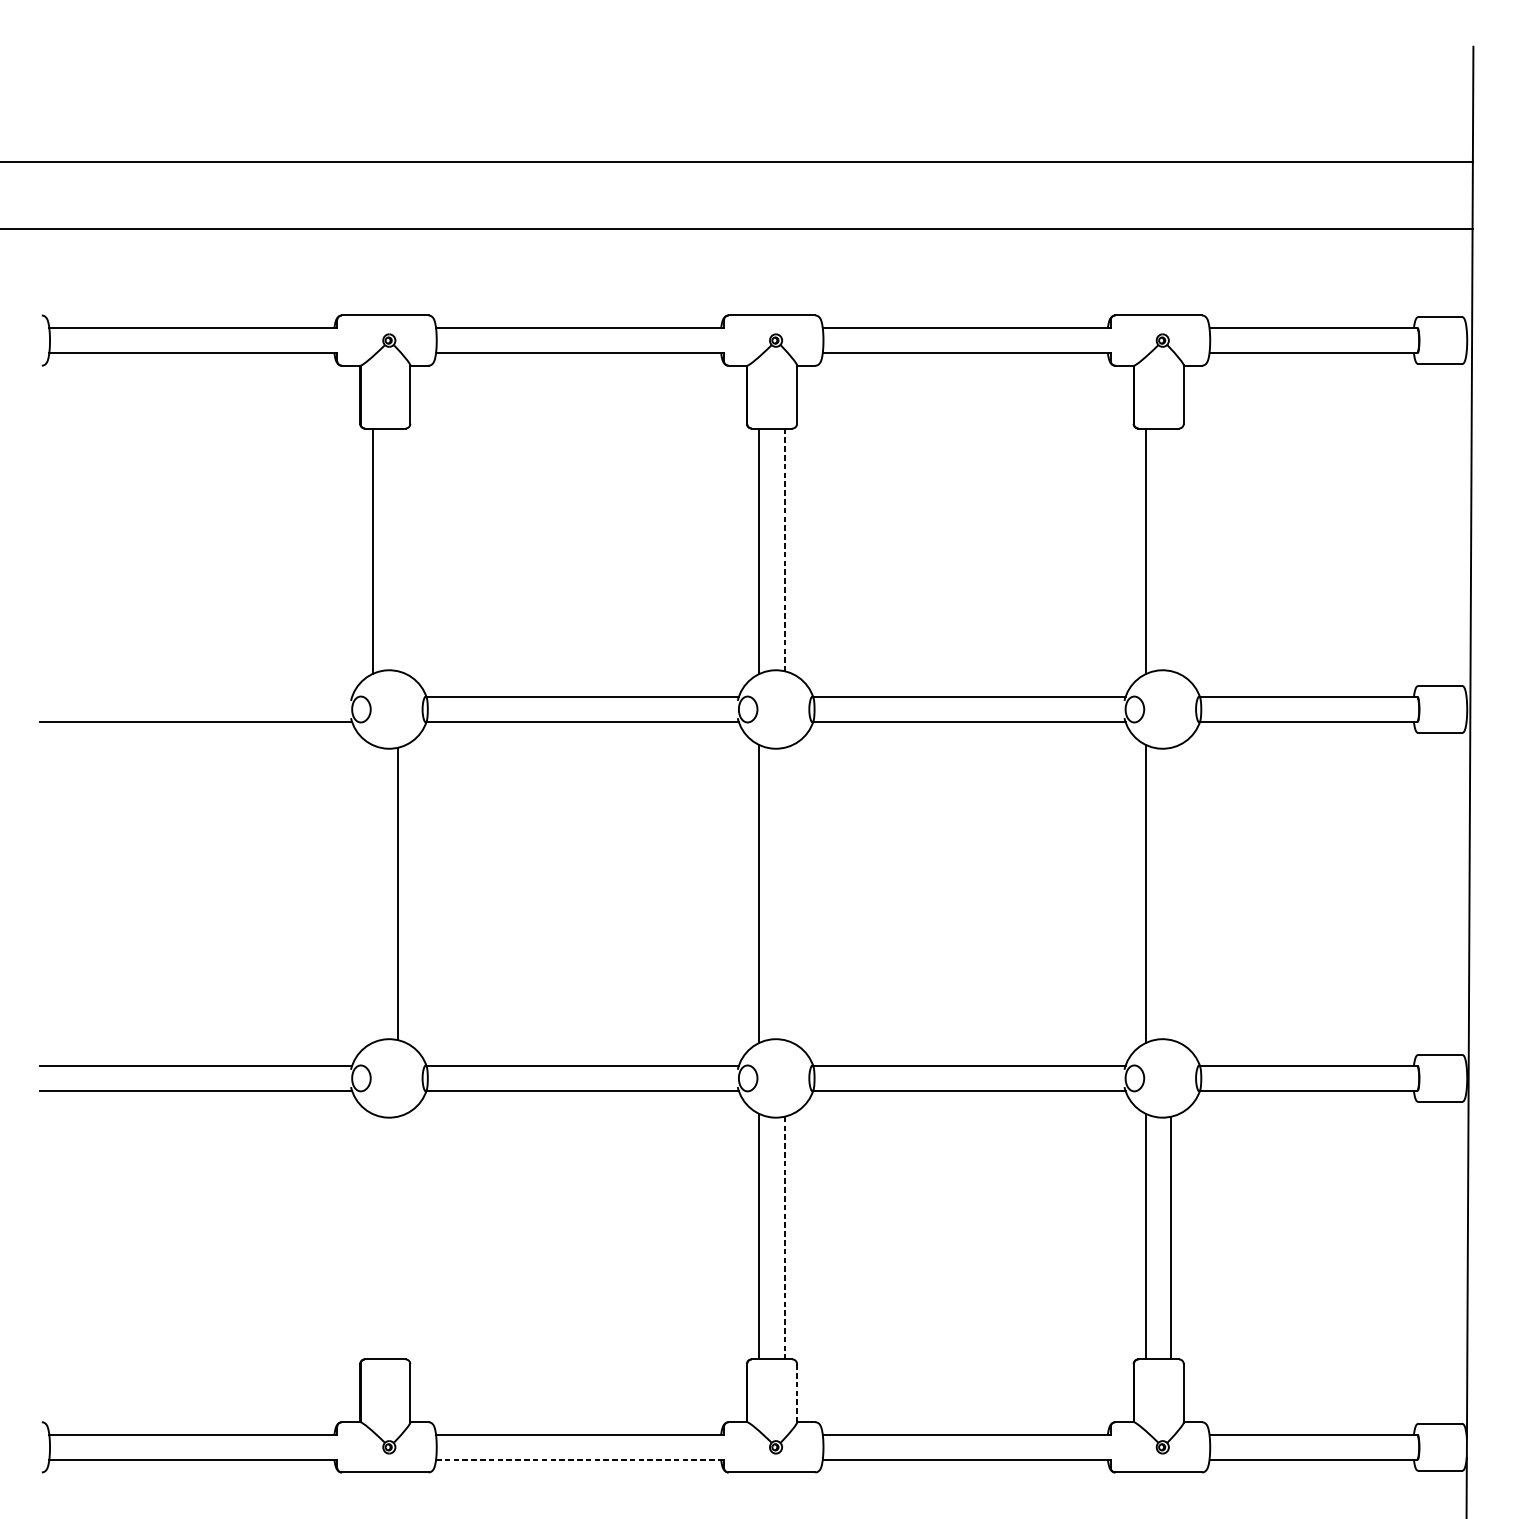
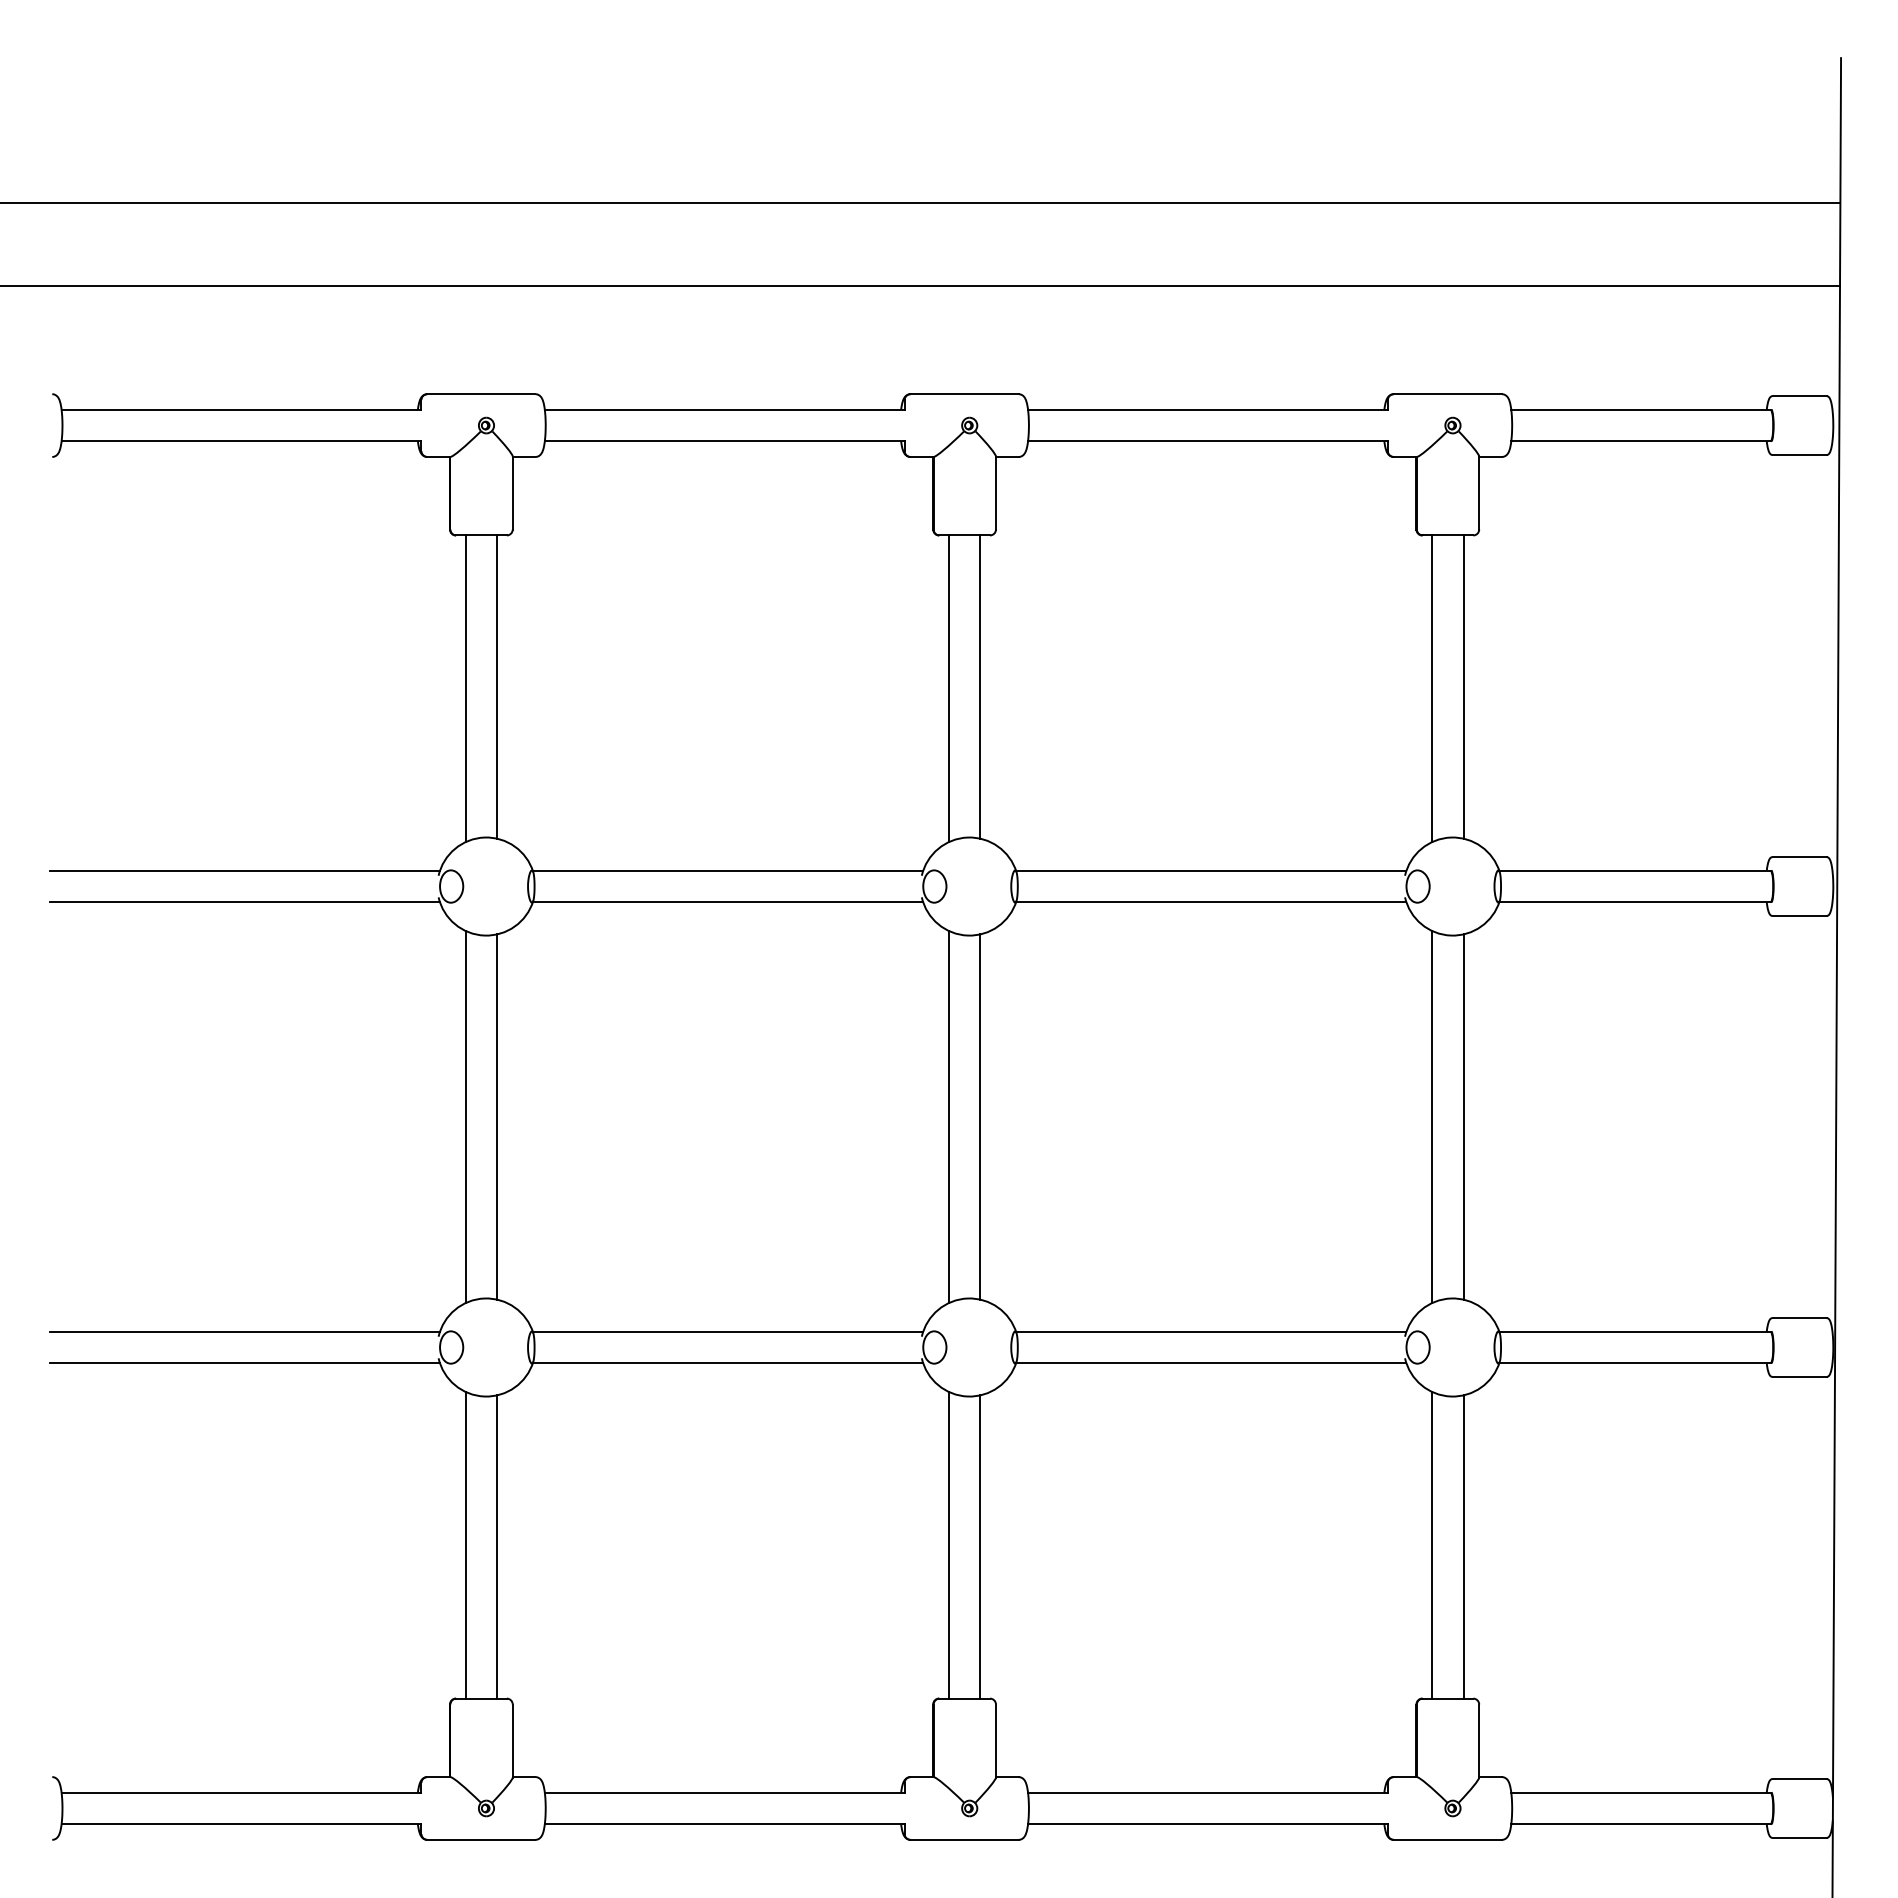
line: (398, 549) -> (497, 686), added
line: (1171, 549) -> (1463, 686), added
line: (784, 550) -> (980, 687), dashed -> solid
line: (195, 696) -> (244, 870), added
line: (372, 893) -> (465, 1116), added
line: (784, 893) -> (980, 1116), added
line: (1171, 893) -> (1463, 1116), added
line: (372, 1236) -> (465, 1544), added
line: (398, 1237) -> (497, 1546), added
line: (784, 1238) -> (980, 1547), dashed -> solid
line: (796, 1393) -> (995, 1741), dashed -> solid
line: (579, 1460) -> (724, 1824), dashed -> solid

